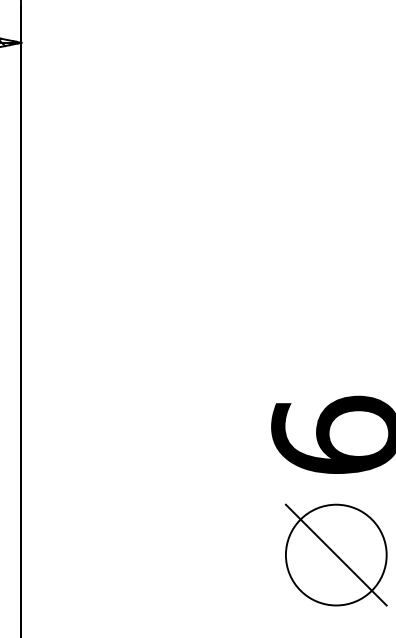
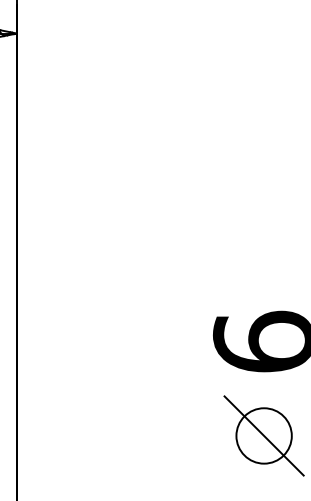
circle: (335, 554) -> (263, 435), size x0.7

